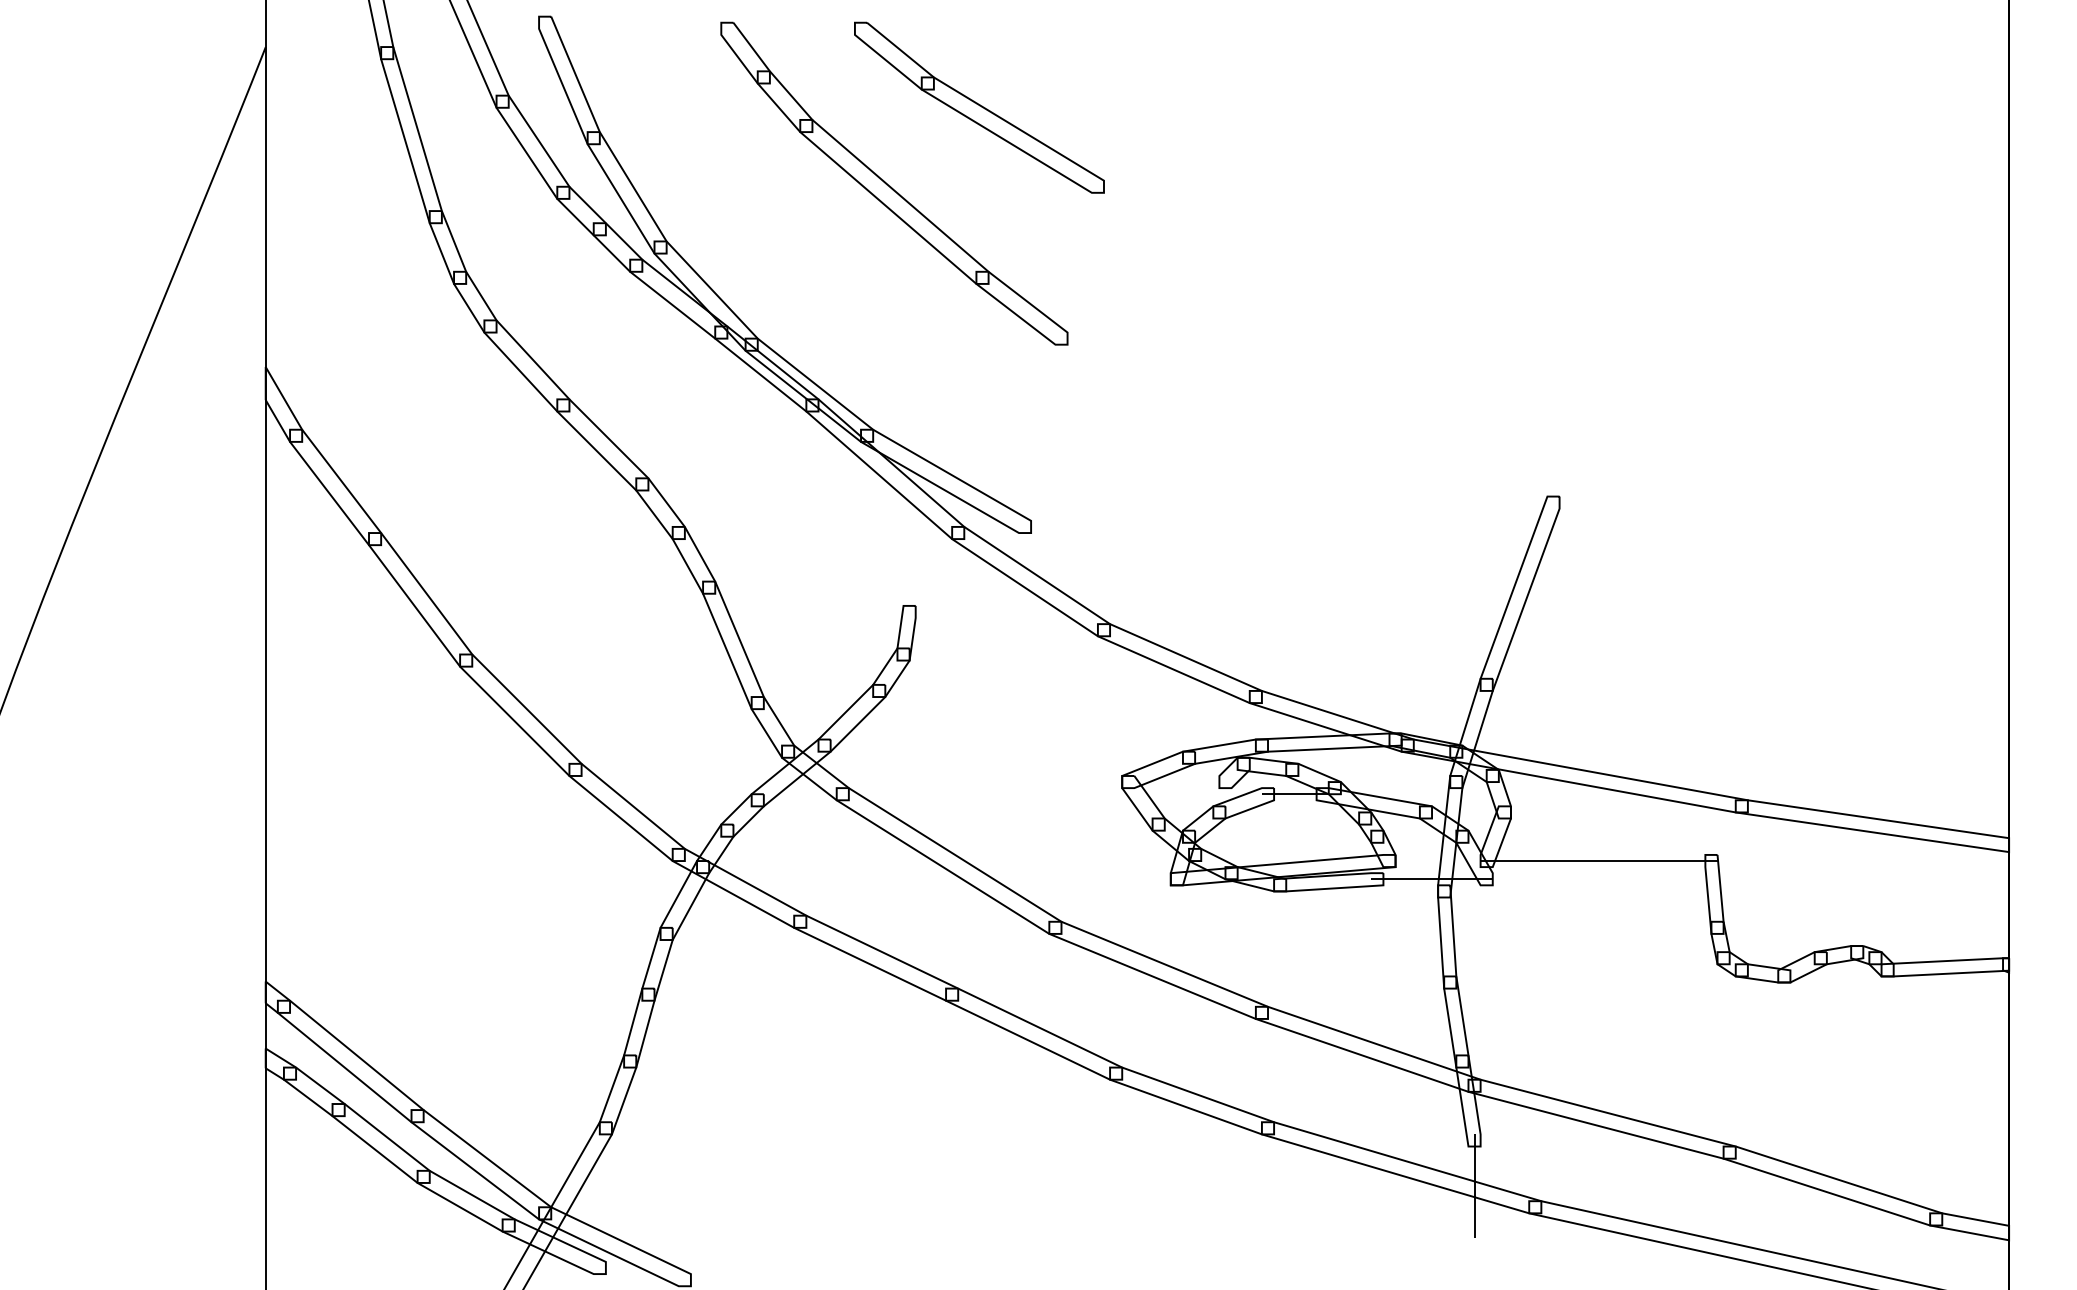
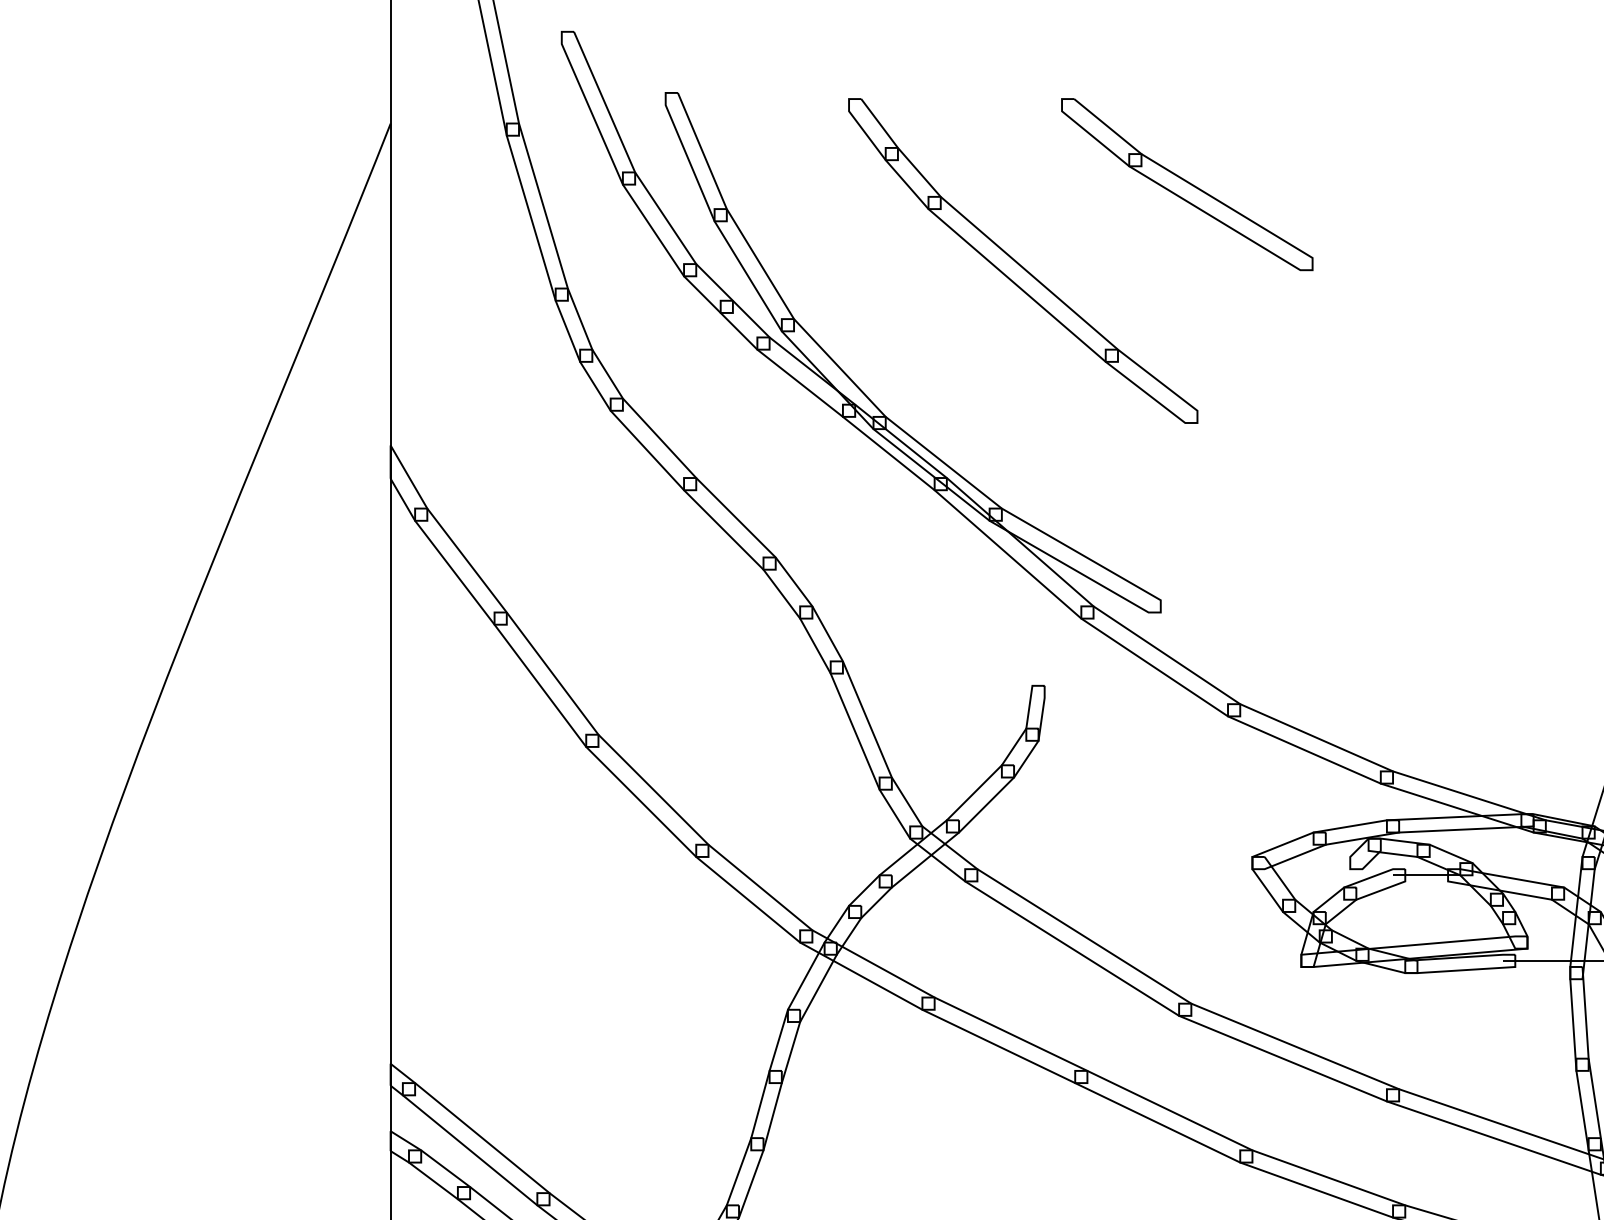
part: (979, 107) -> (1187, 184), moved

